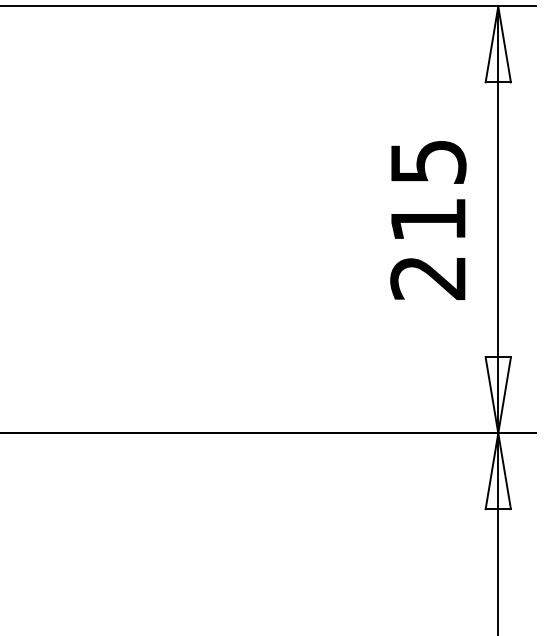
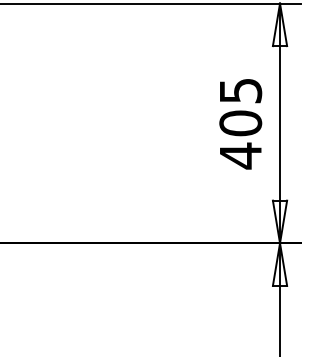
text: (427, 248) -> (240, 139), 215 -> 405

